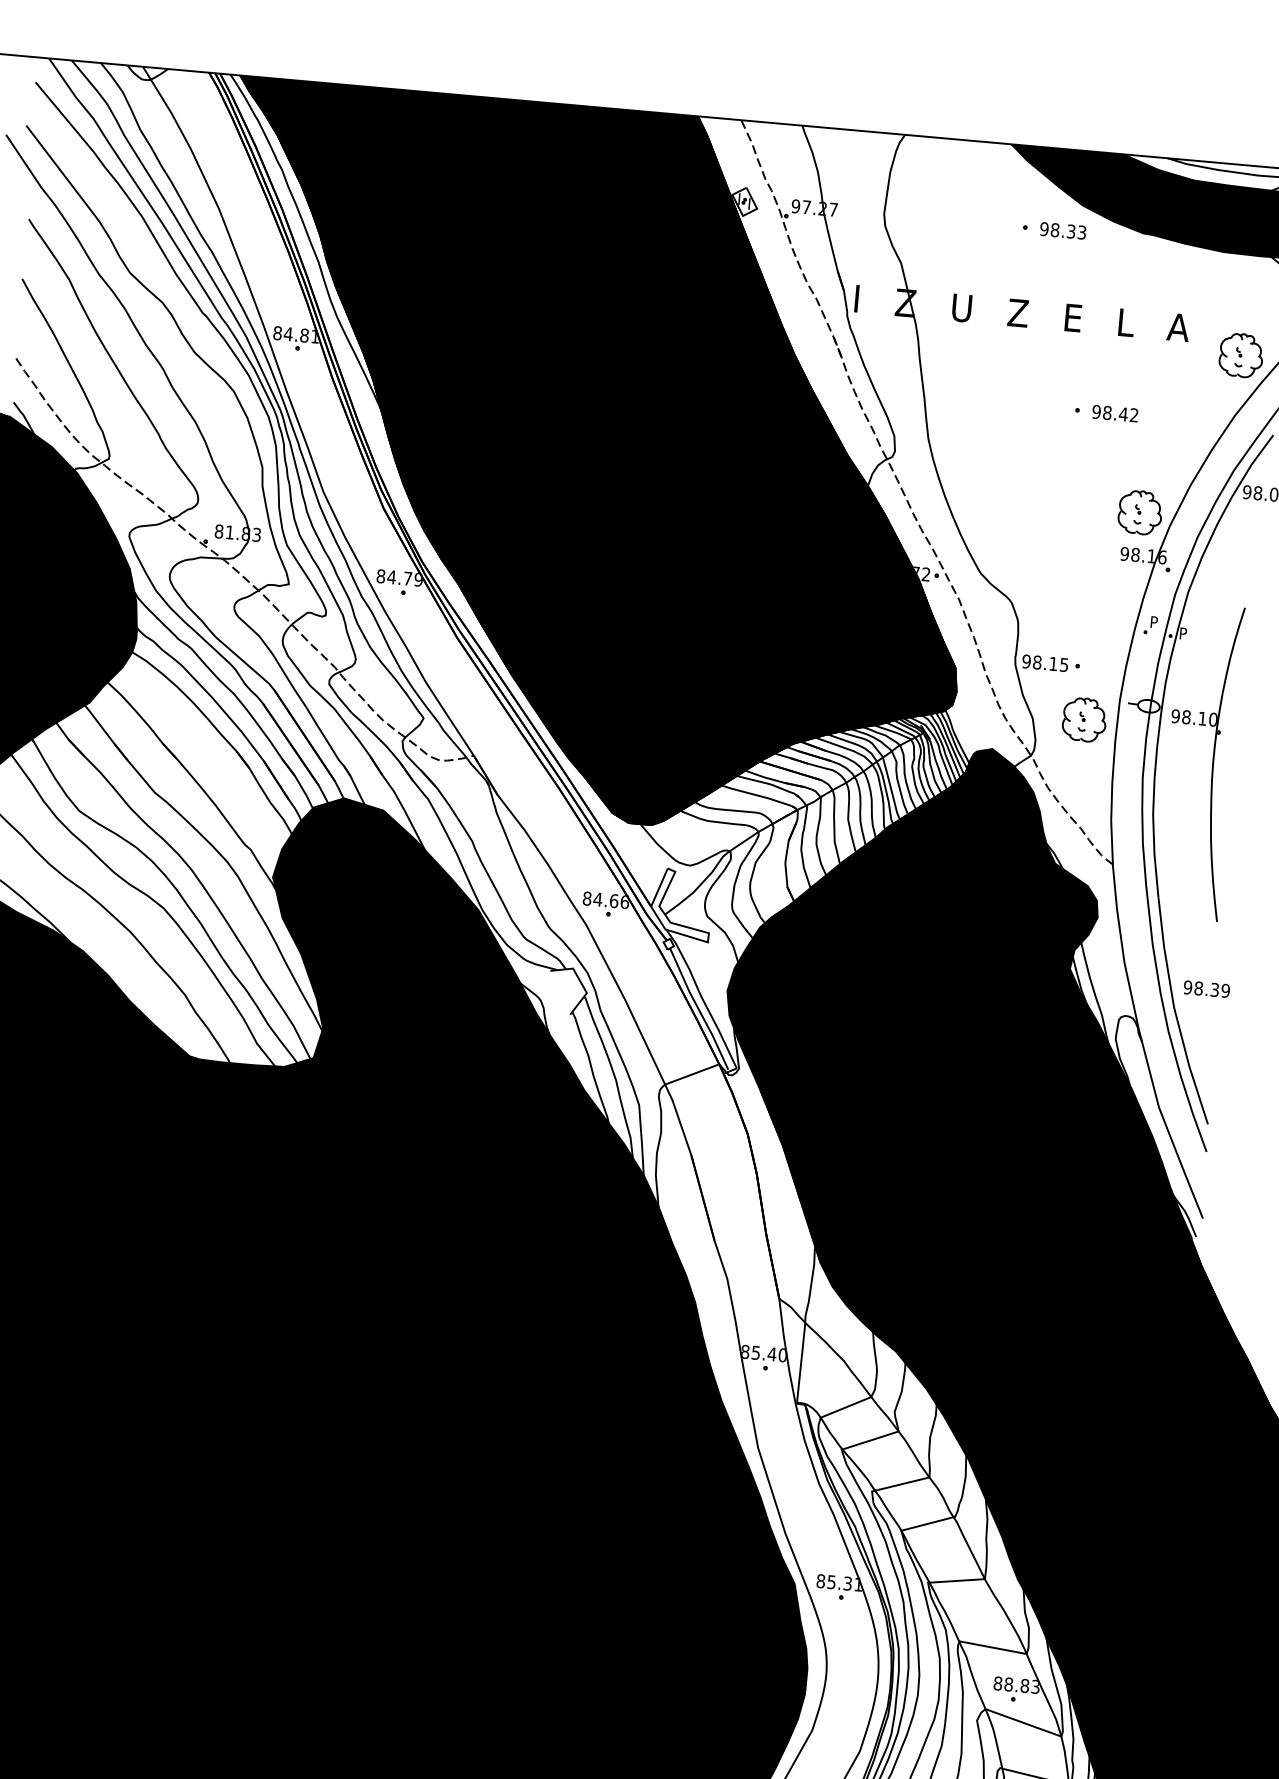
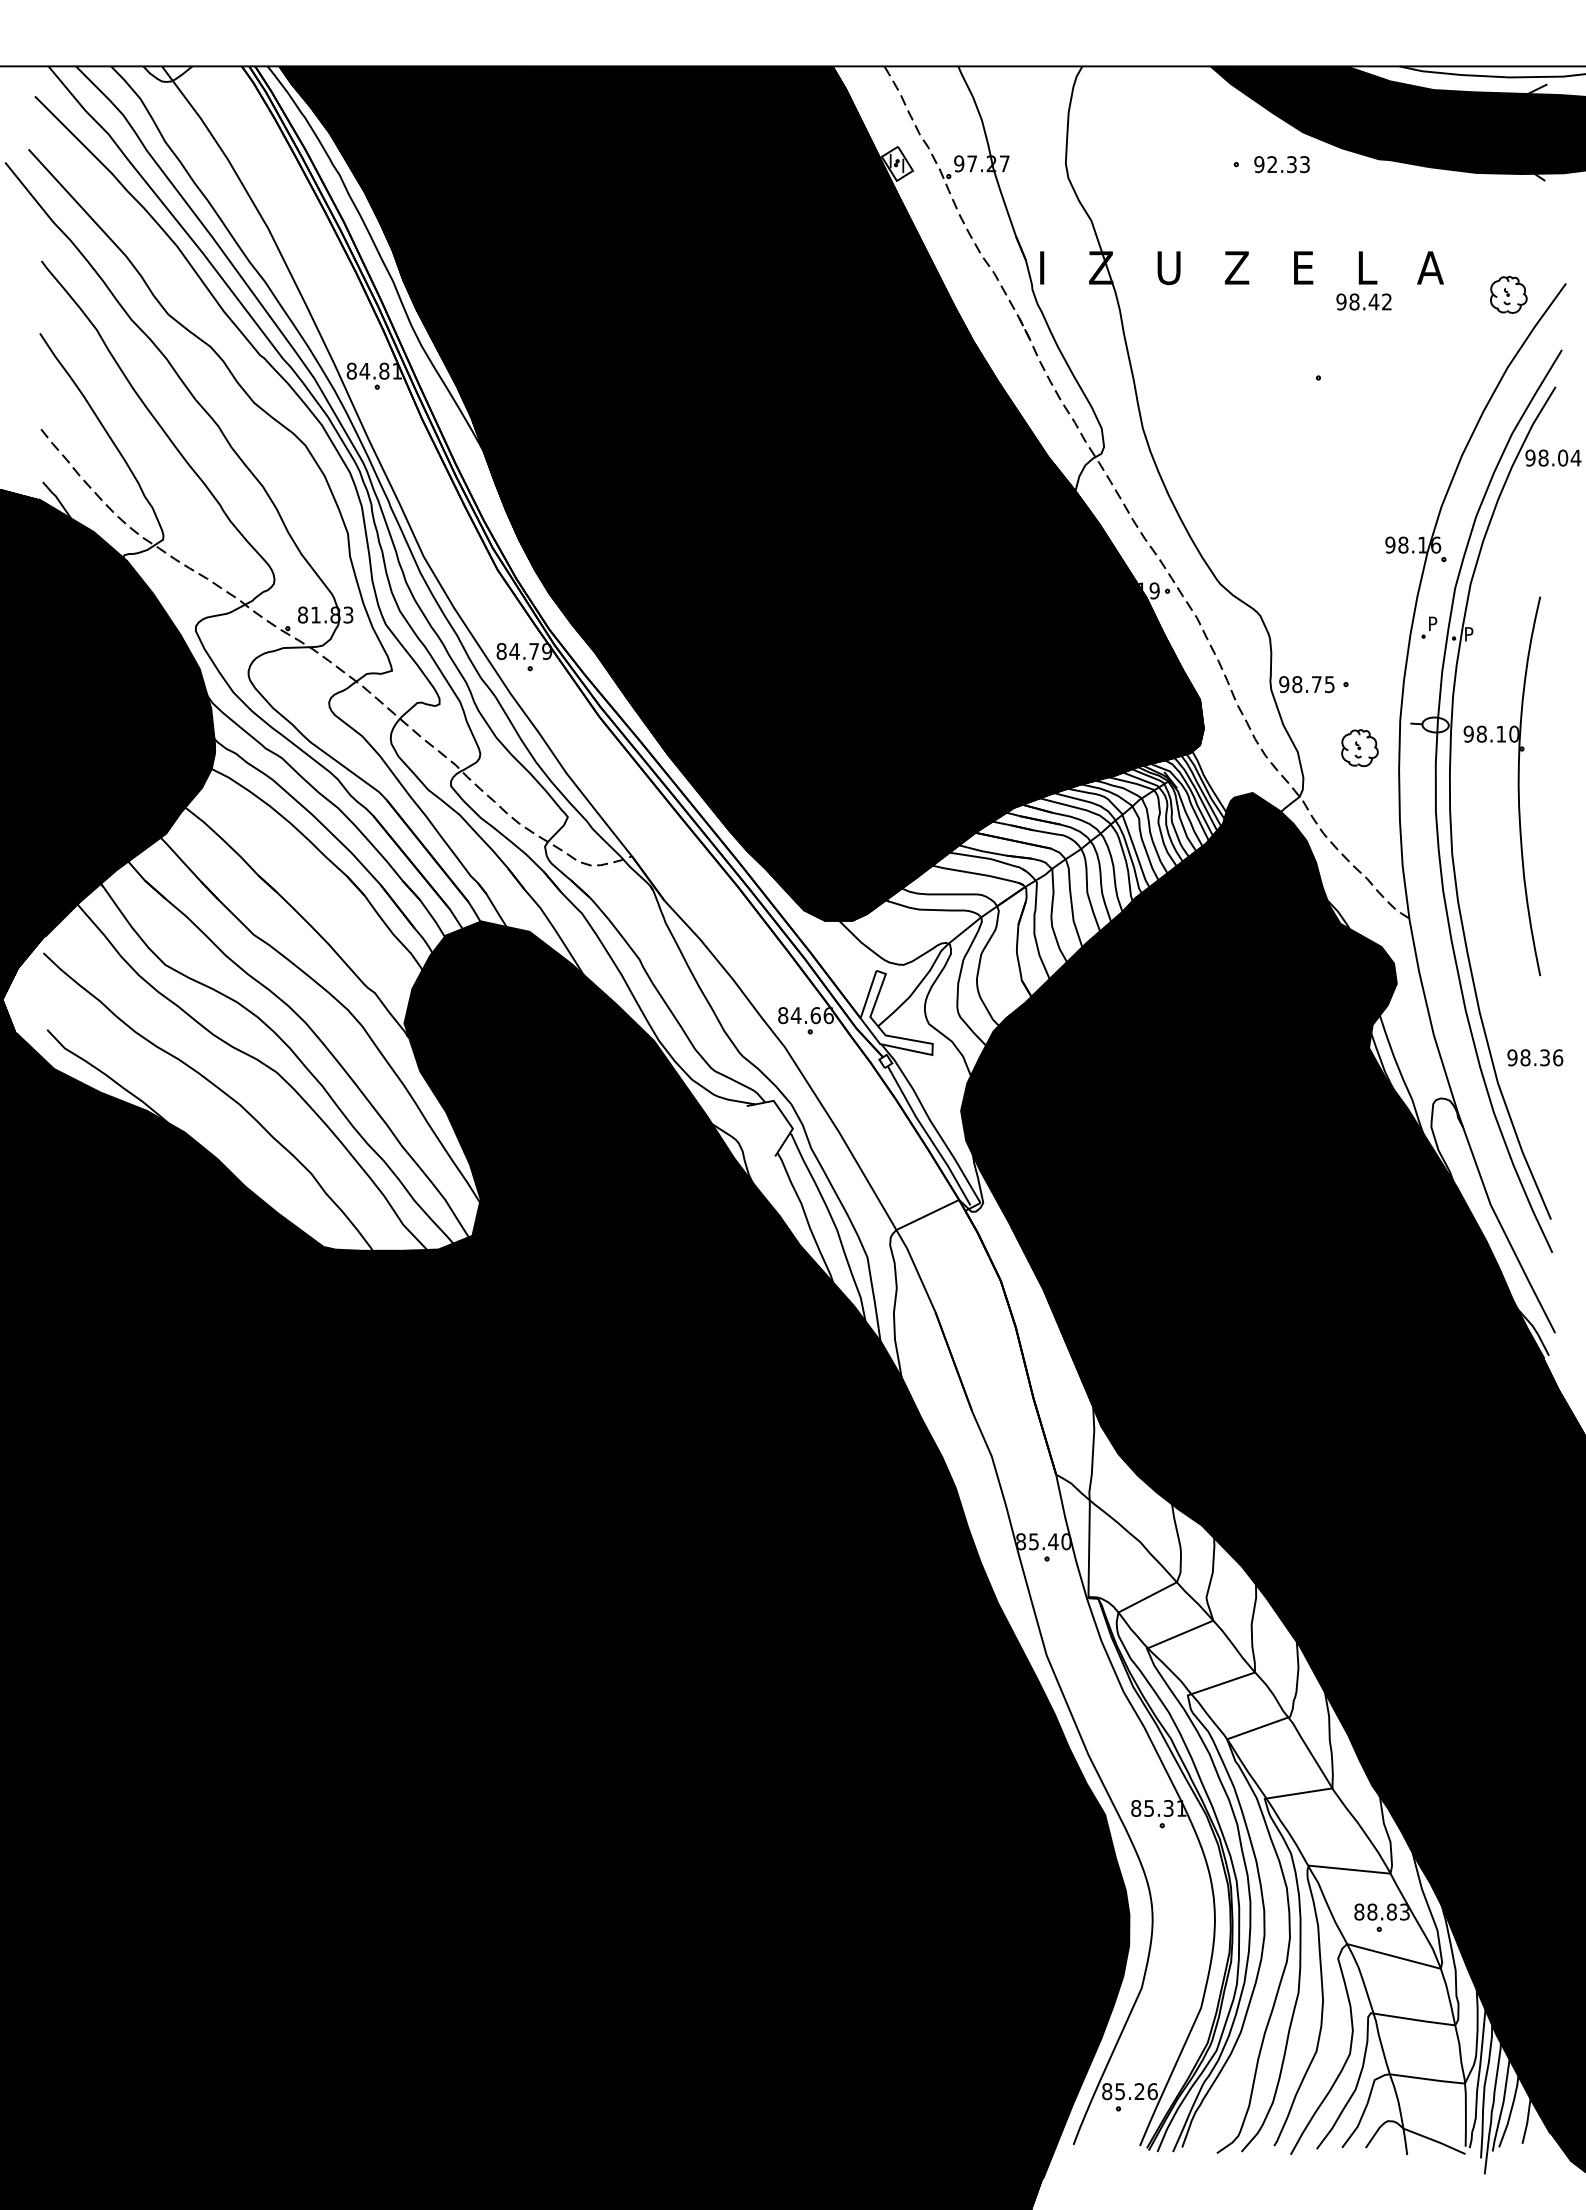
text: (1055, 230) -> (1272, 164), 98.33 -> 92.33
part: (1241, 355) -> (1508, 294), size x0.7
text: (1114, 413) -> (1363, 301), moved
part: (1140, 512) -> (1404, 493), removed
text: (921, 573) -> (1148, 590), 97.72 -> 50.19
text: (1053, 663) -> (1316, 684), 98.15 -> 98.75
part: (1084, 719) -> (1359, 747), size x0.7
text: (1226, 990) -> (1558, 1057), 98.39 -> 98.36

